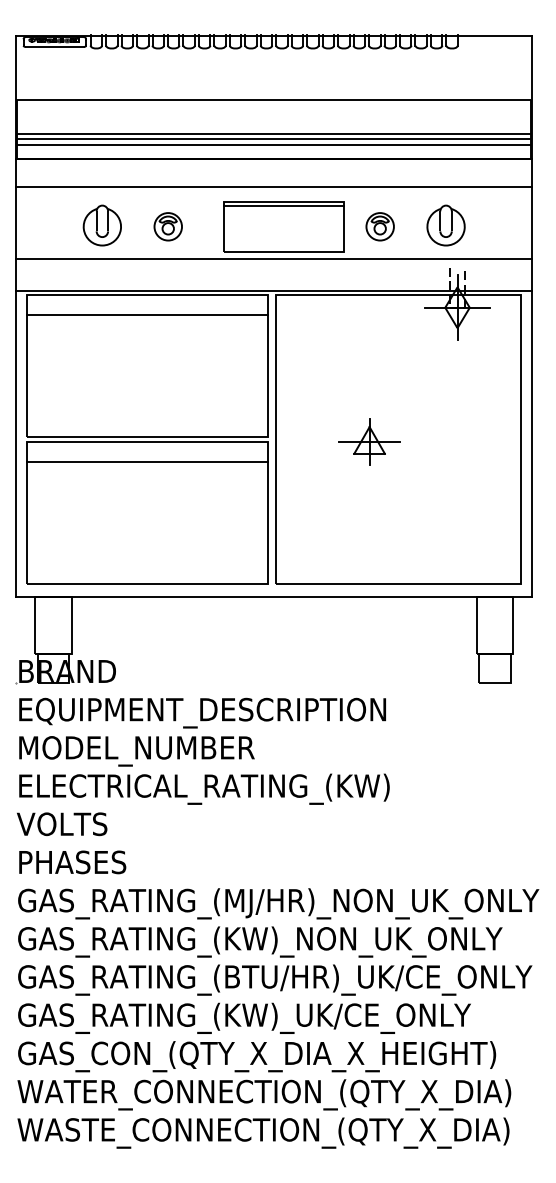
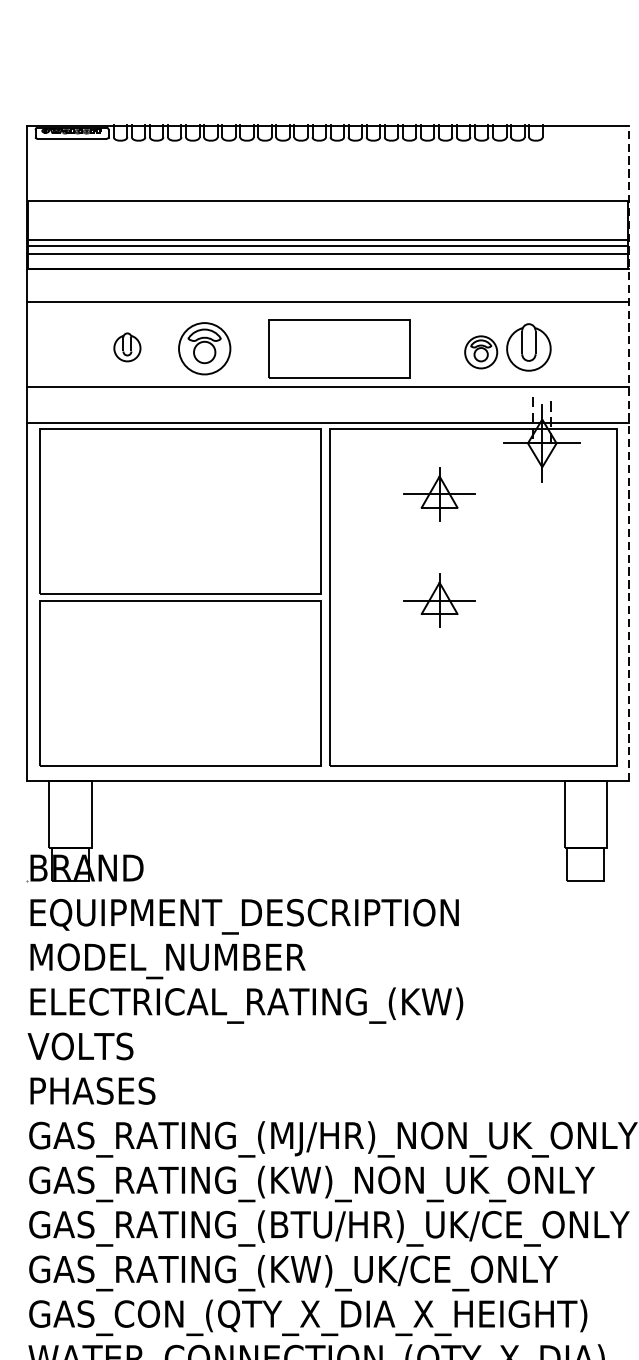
line: (283, 205) -> (339, 324), removed
part: (101, 225) -> (126, 347), size x0.6
part: (167, 226) -> (203, 348), size x1.6
part: (379, 226) -> (480, 352), moved
line: (147, 315) -> (180, 452), removed
line: (532, 316) -> (629, 453), solid -> dashed
part: (369, 350) -> (439, 493), added
line: (147, 462) -> (180, 624), removed

